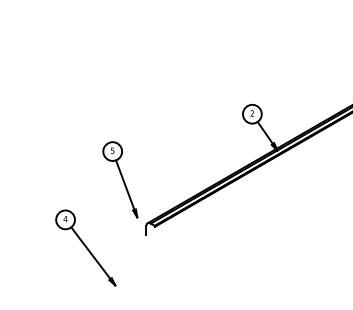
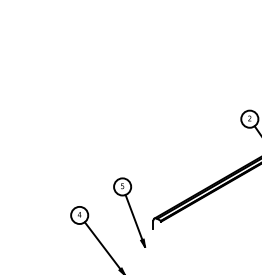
part: (120, 179) -> (129, 212), moved

